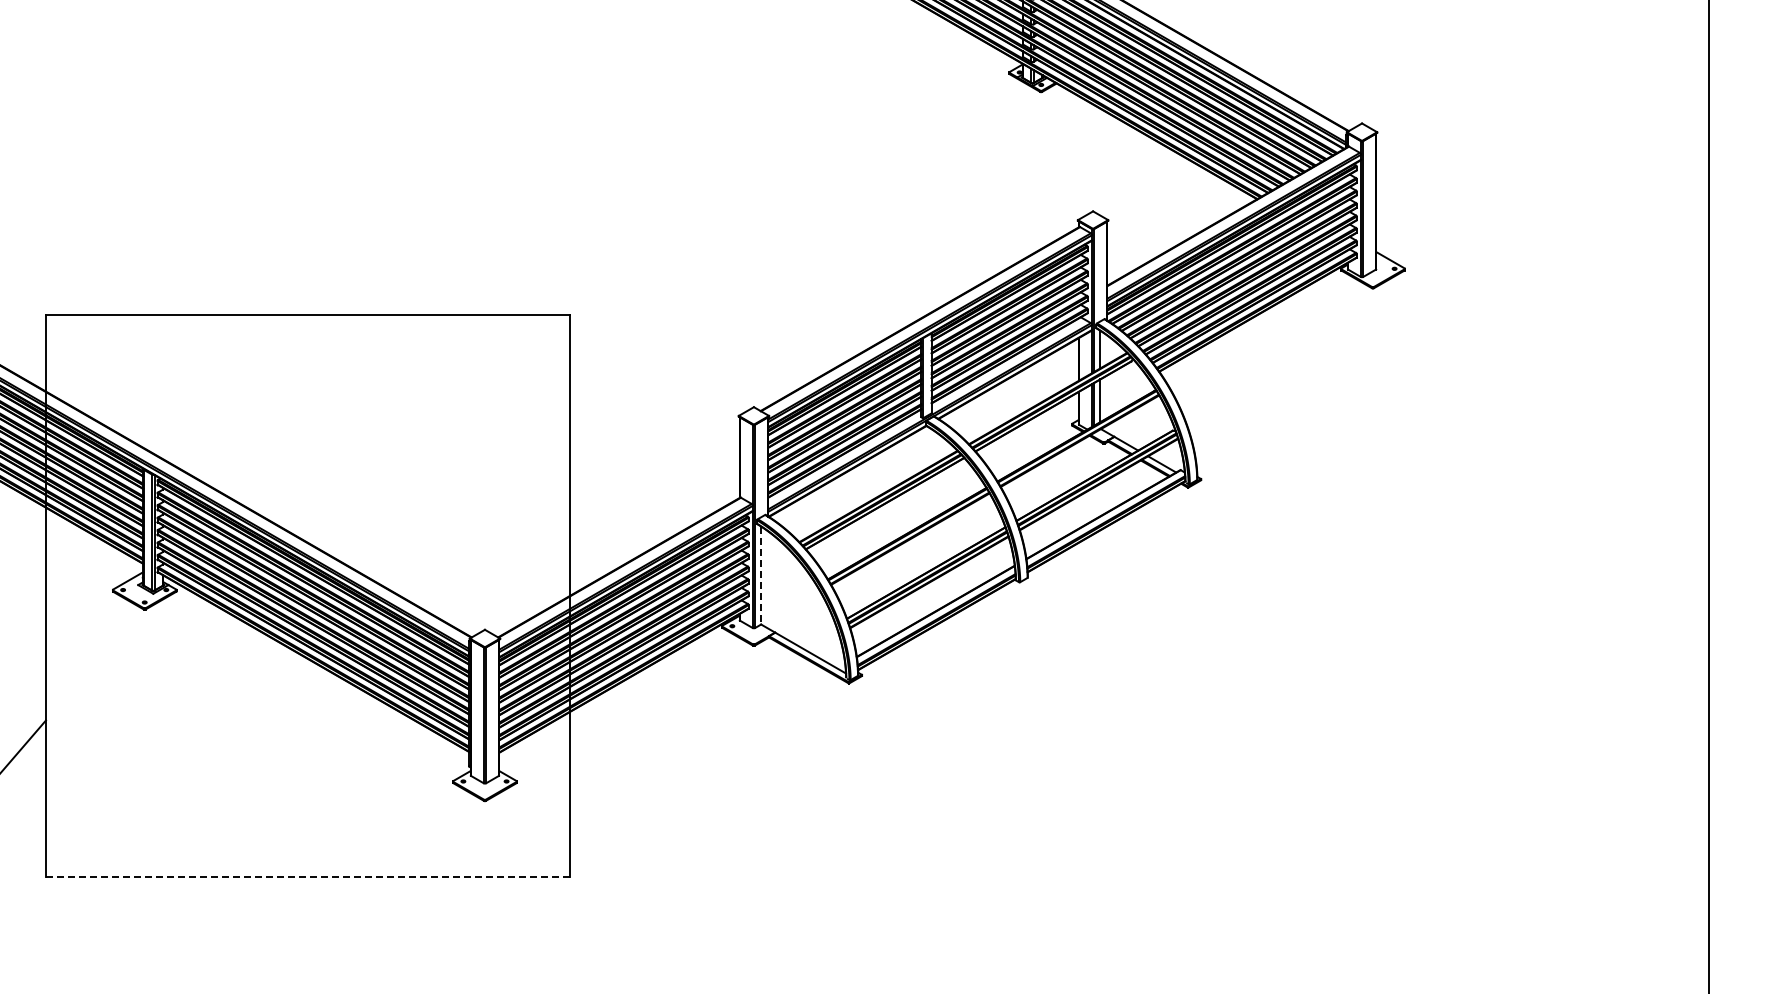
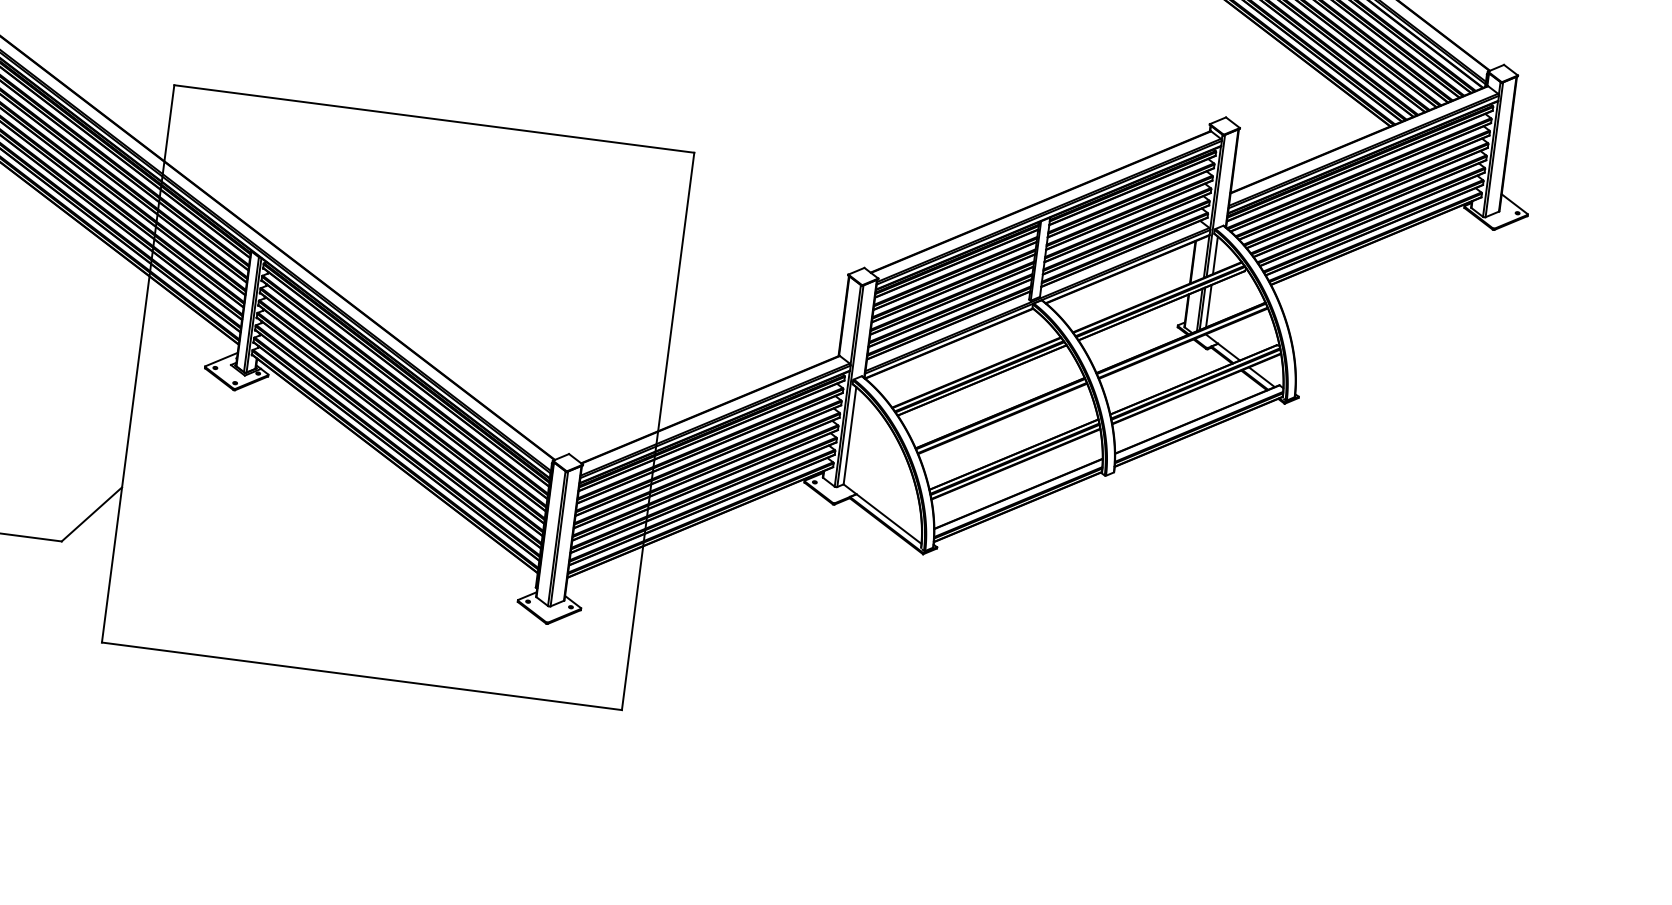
line: (761, 575) -> (850, 435), dashed -> solid
line: (308, 876) -> (362, 675), dashed -> solid

